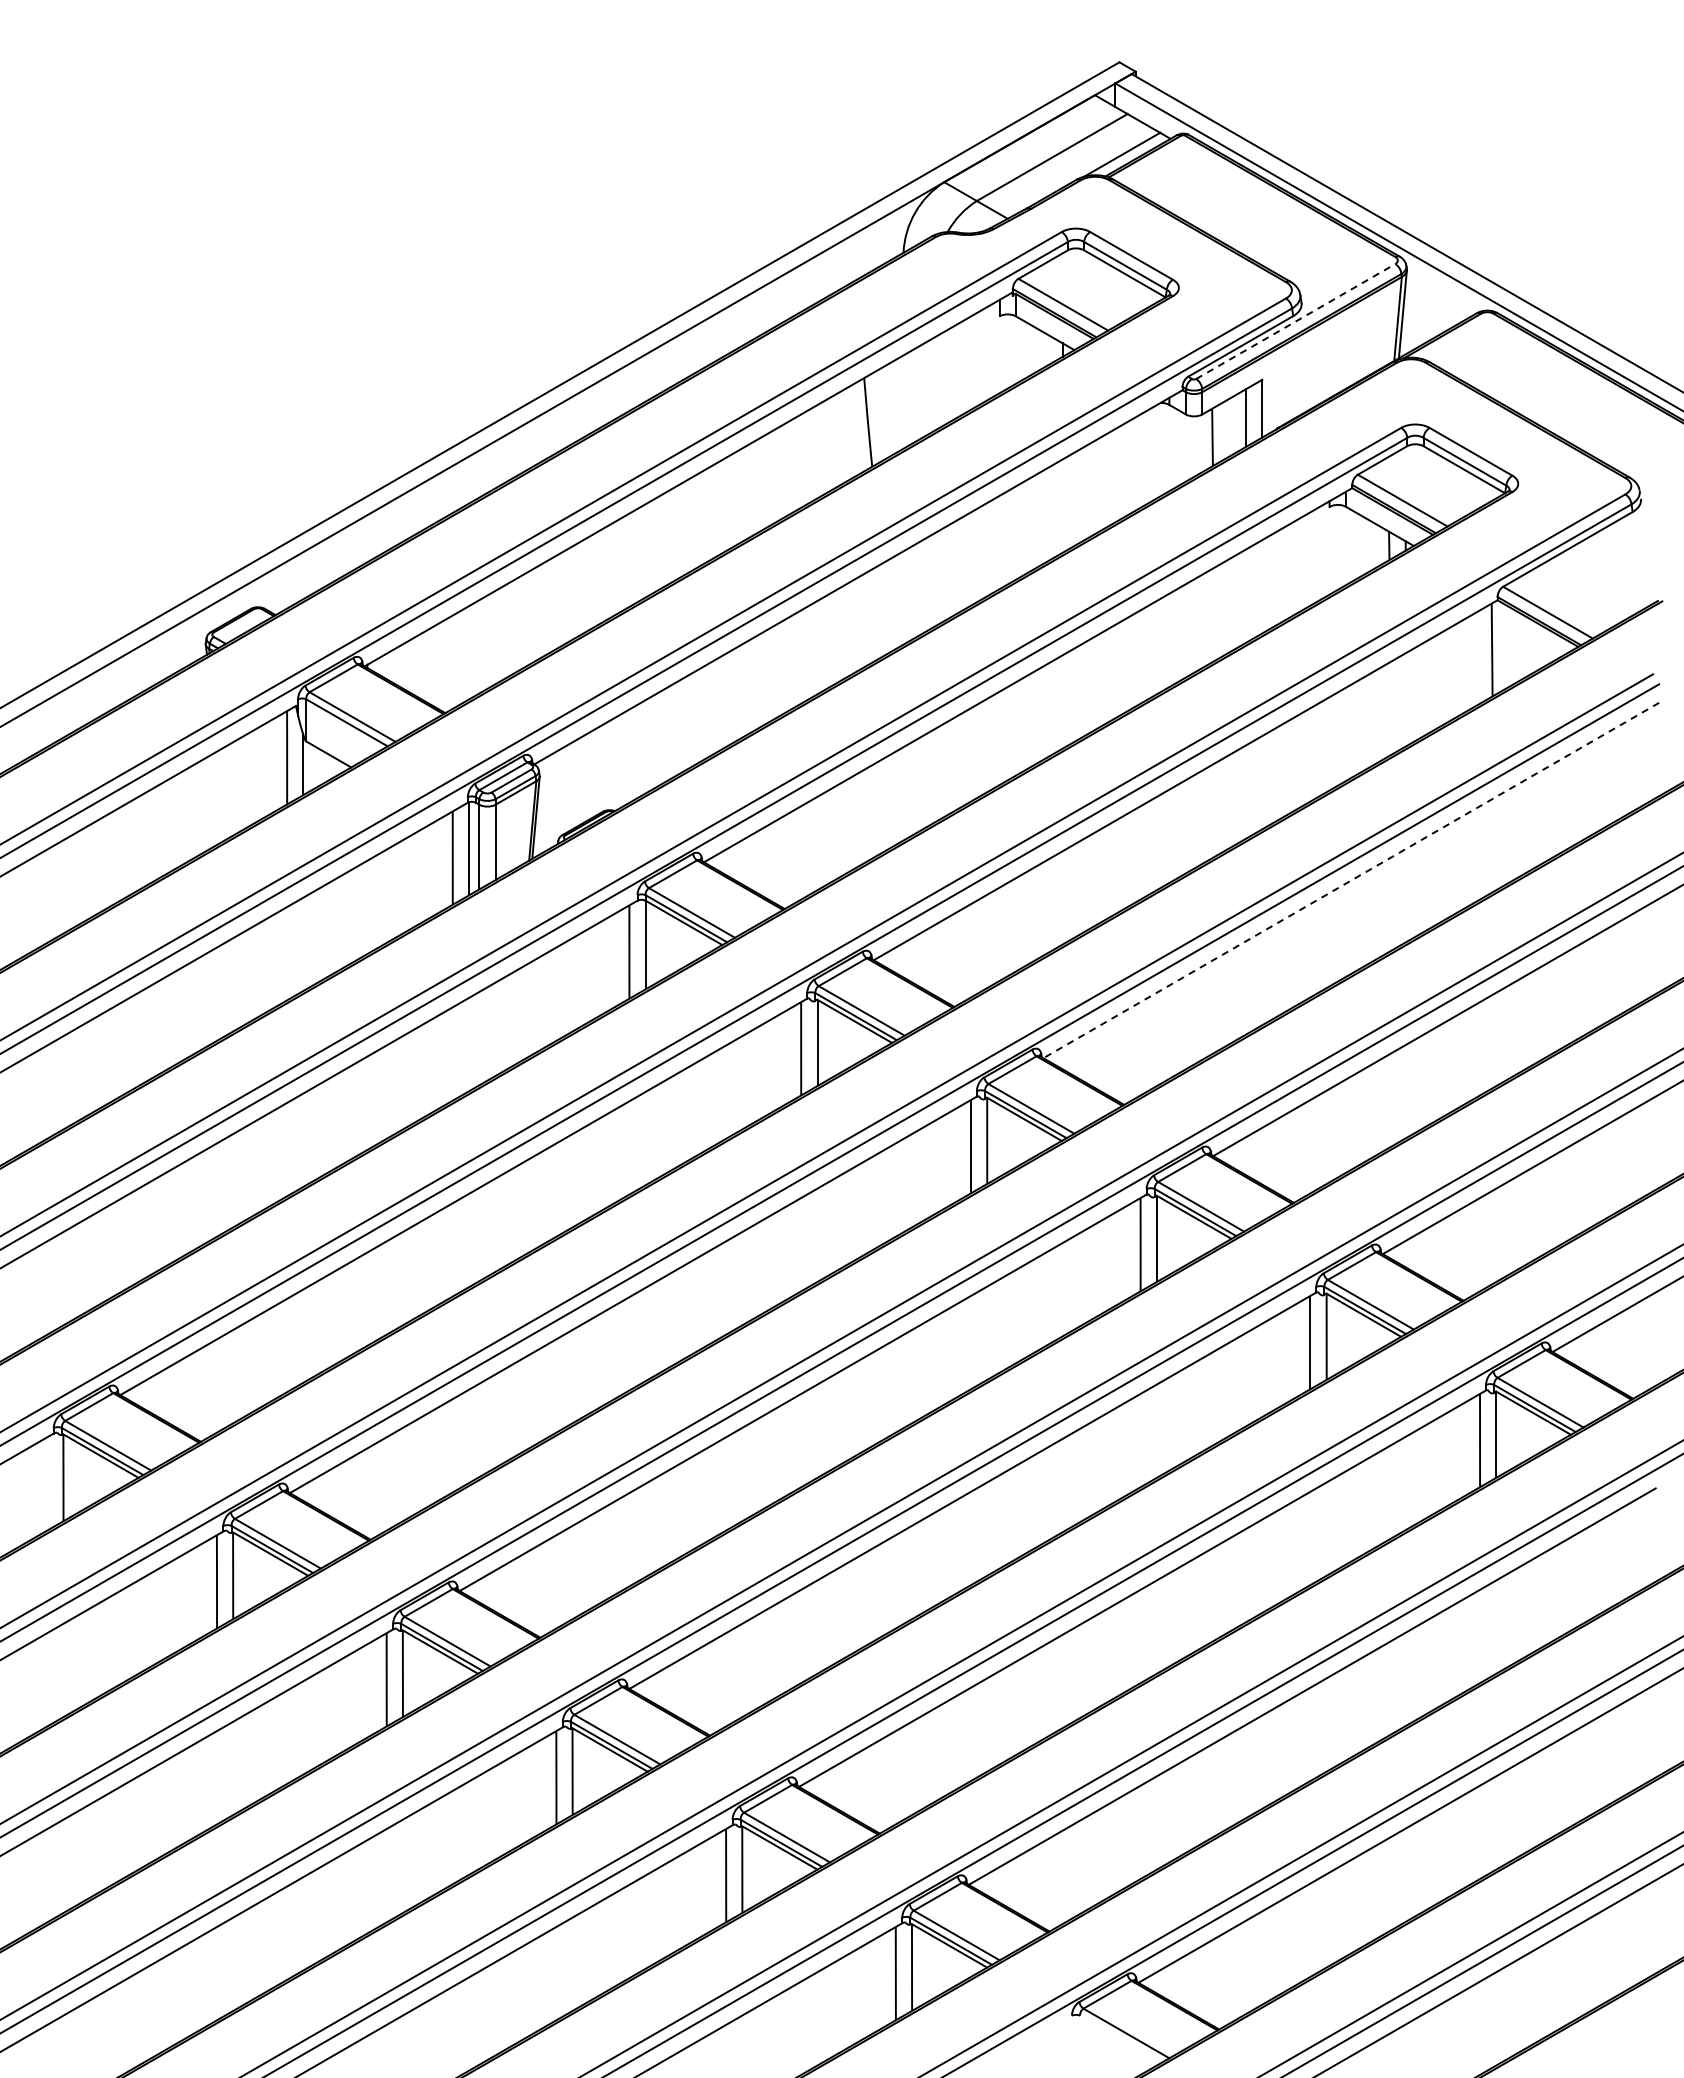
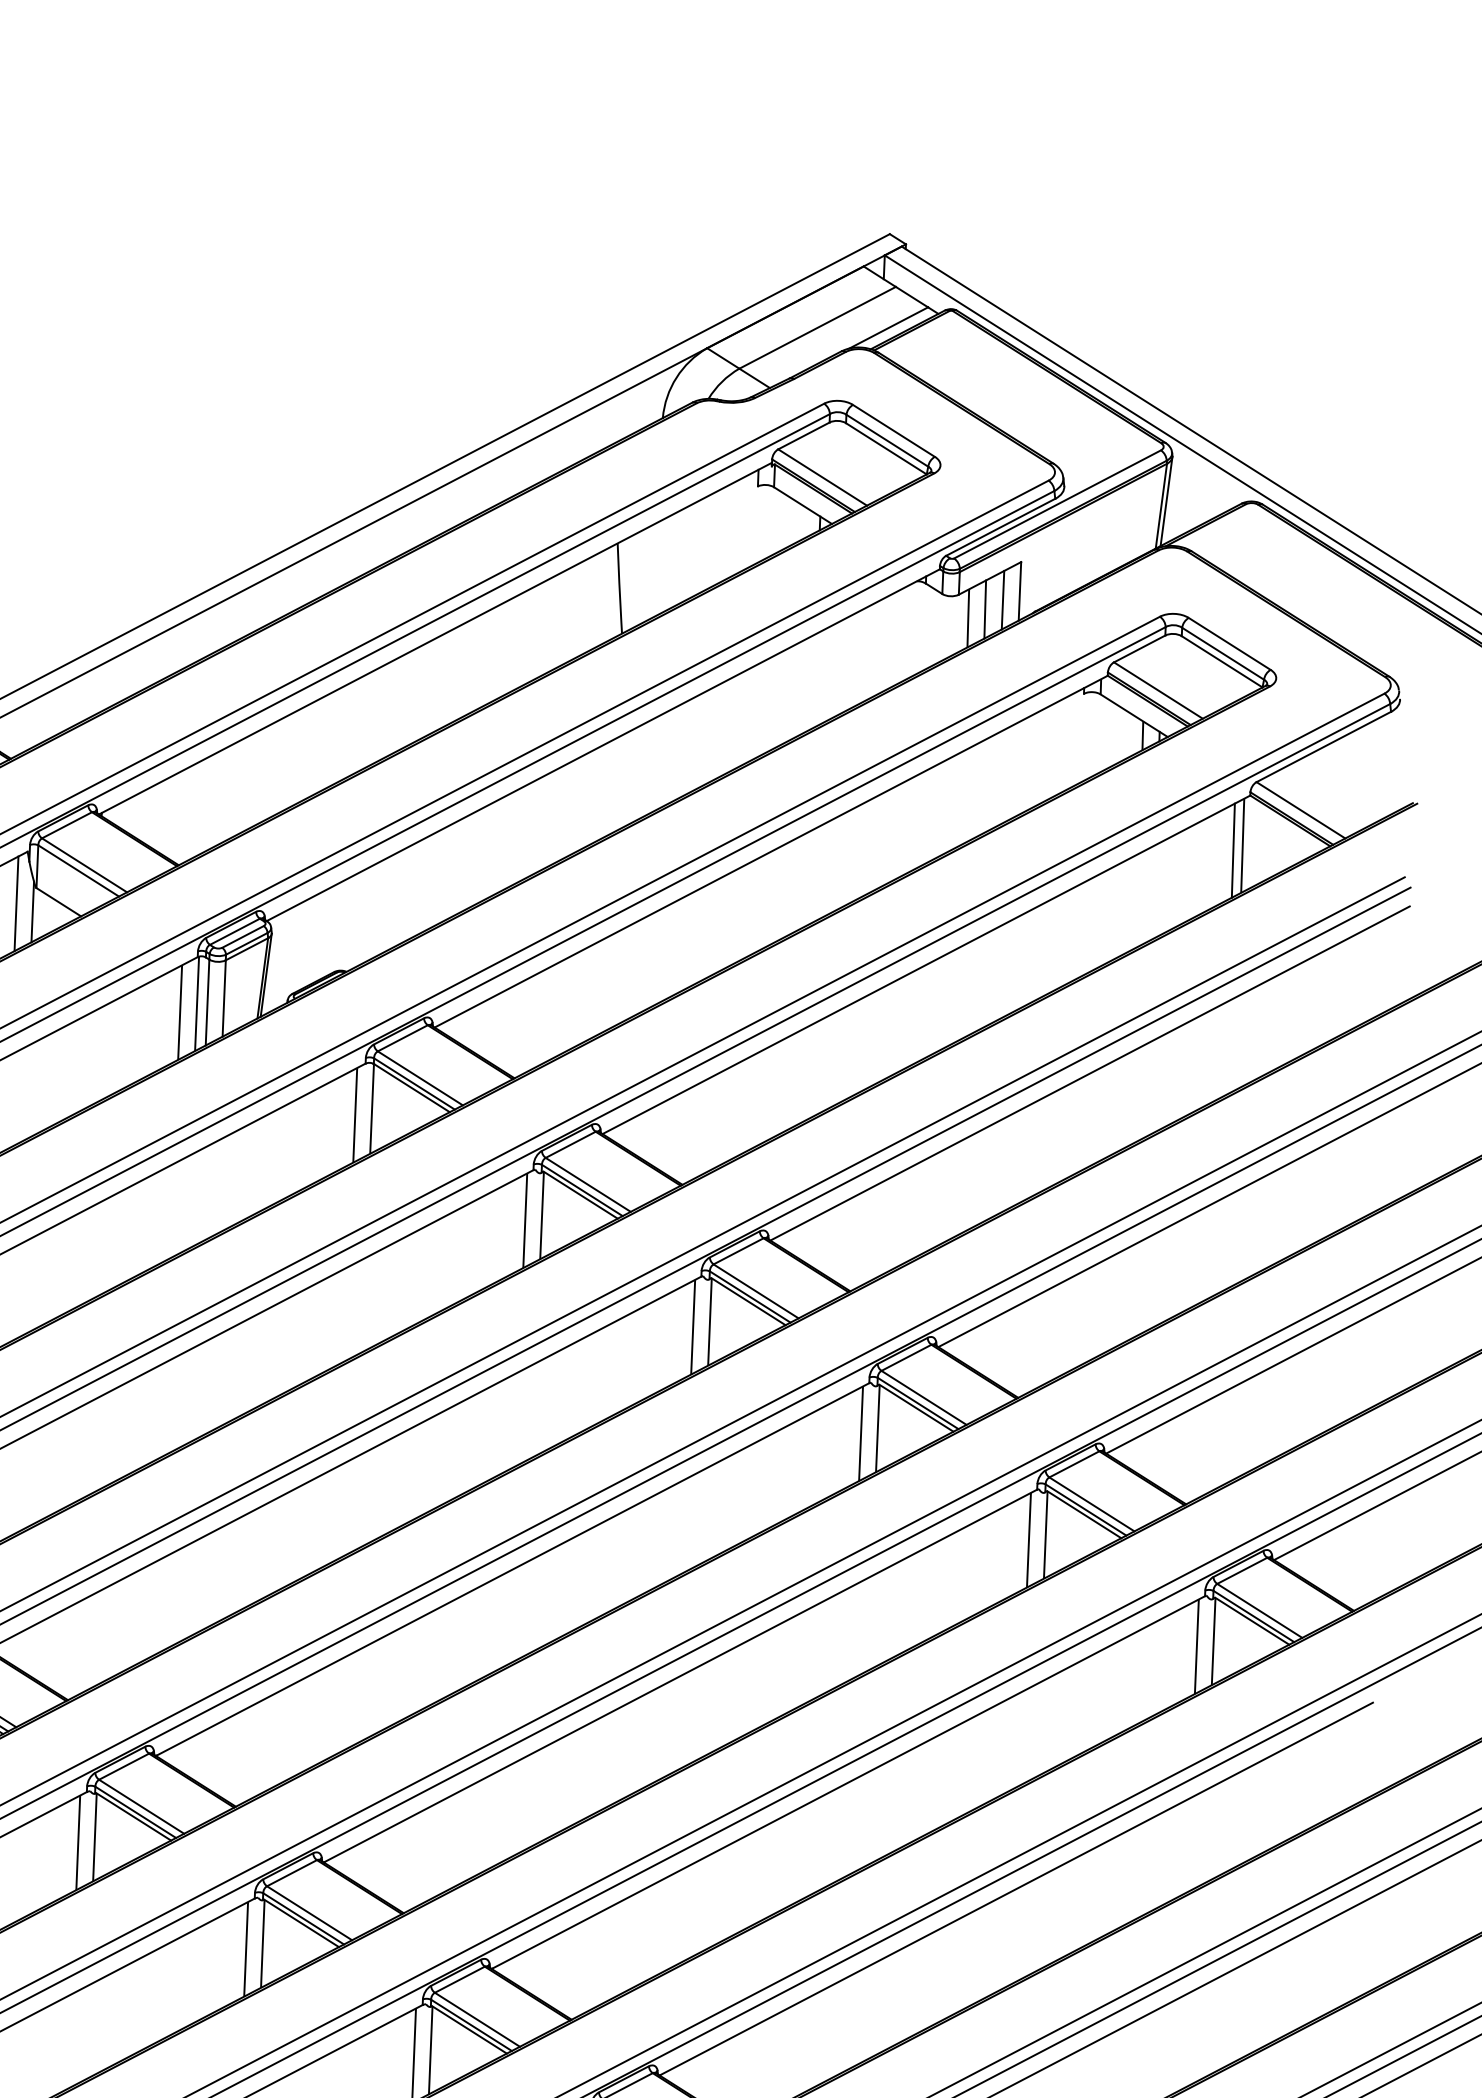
line: (1295, 321) -> (1057, 504), dashed -> solid
line: (1228, 427) -> (984, 608), added
line: (1482, 654) -> (1232, 849), added
line: (1350, 880) -> (1089, 1073), dashed -> solid

